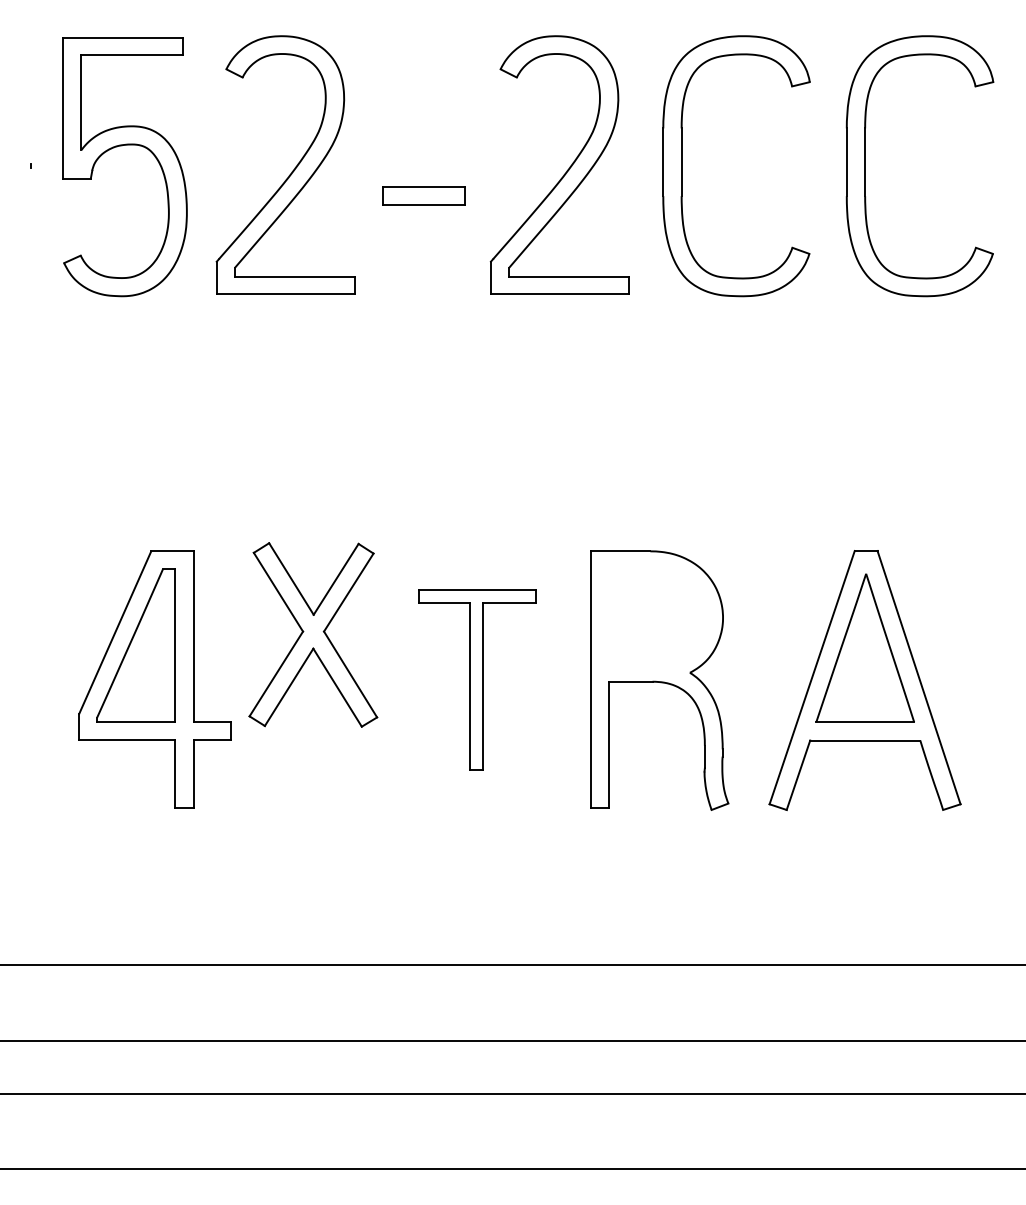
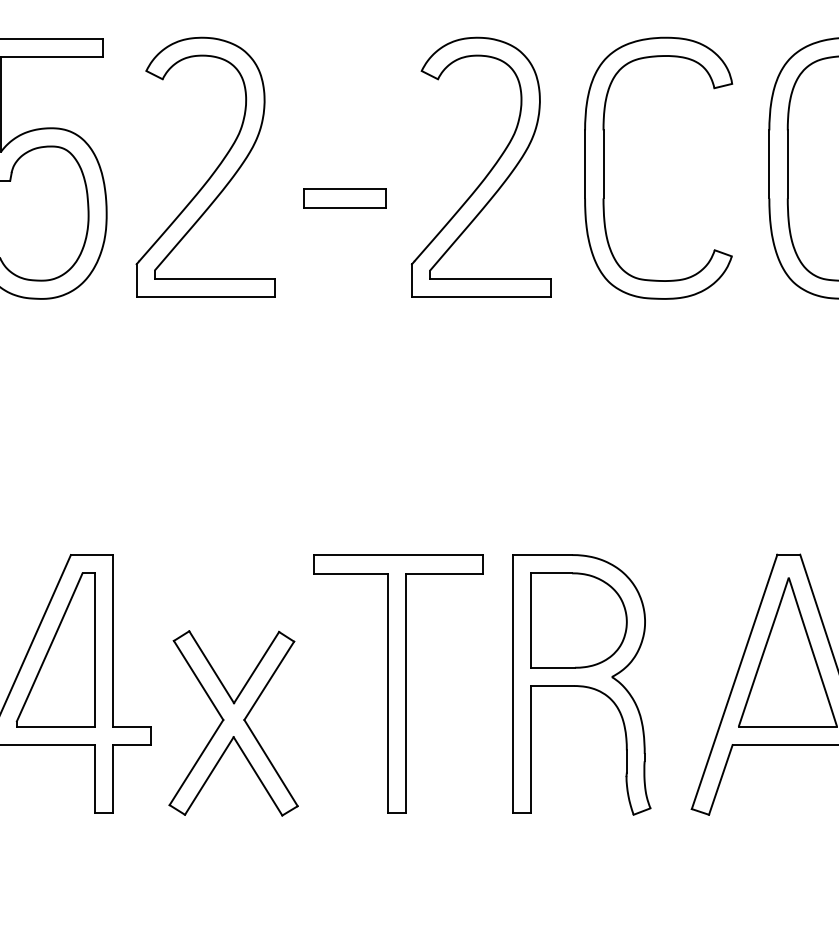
part: (656, 616) -> (578, 620), added
part: (313, 634) -> (233, 722), moved
part: (477, 679) -> (398, 683), size x1.43

